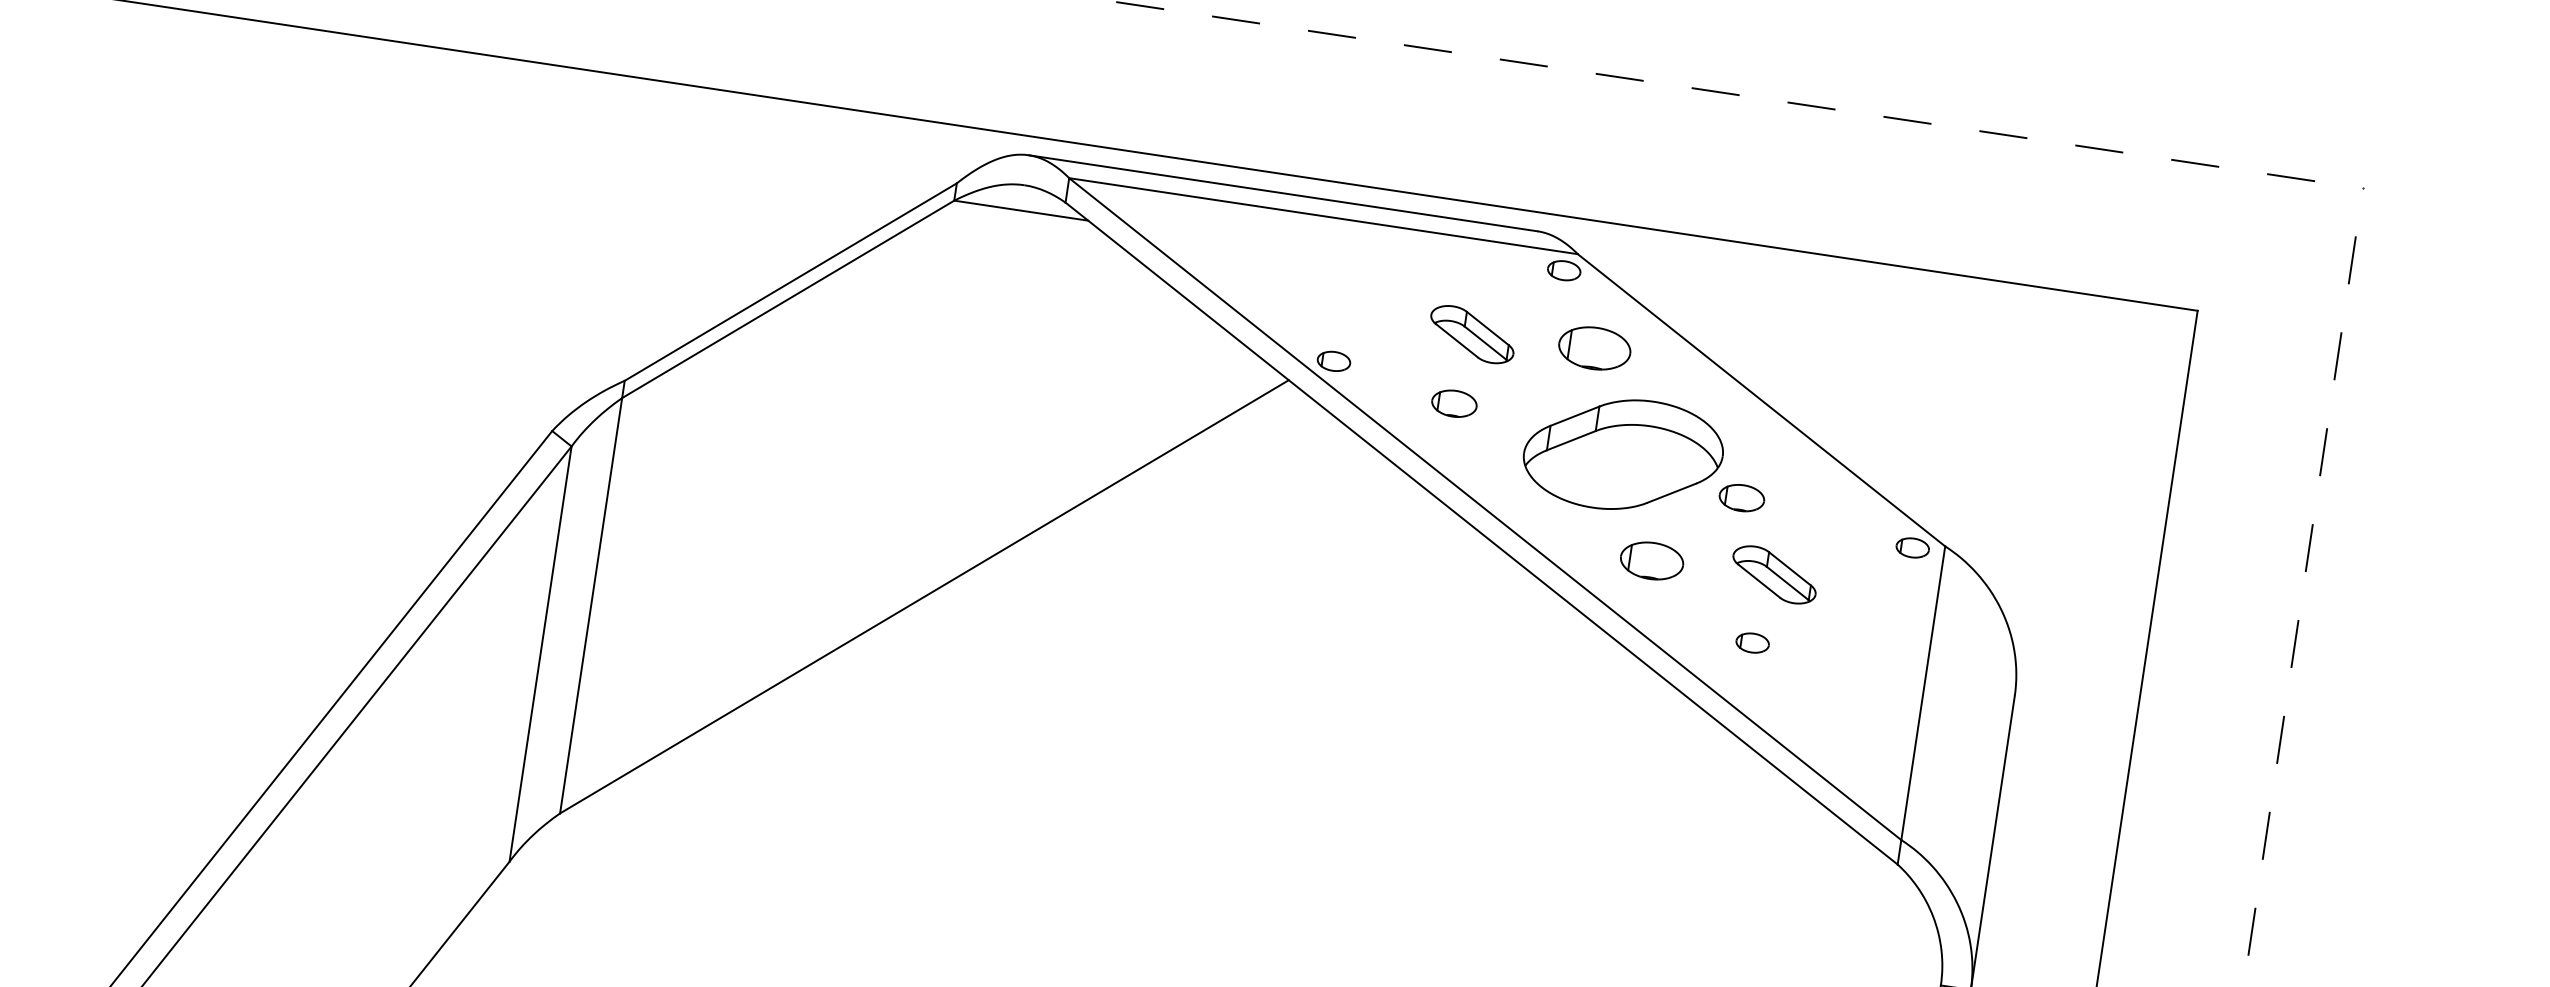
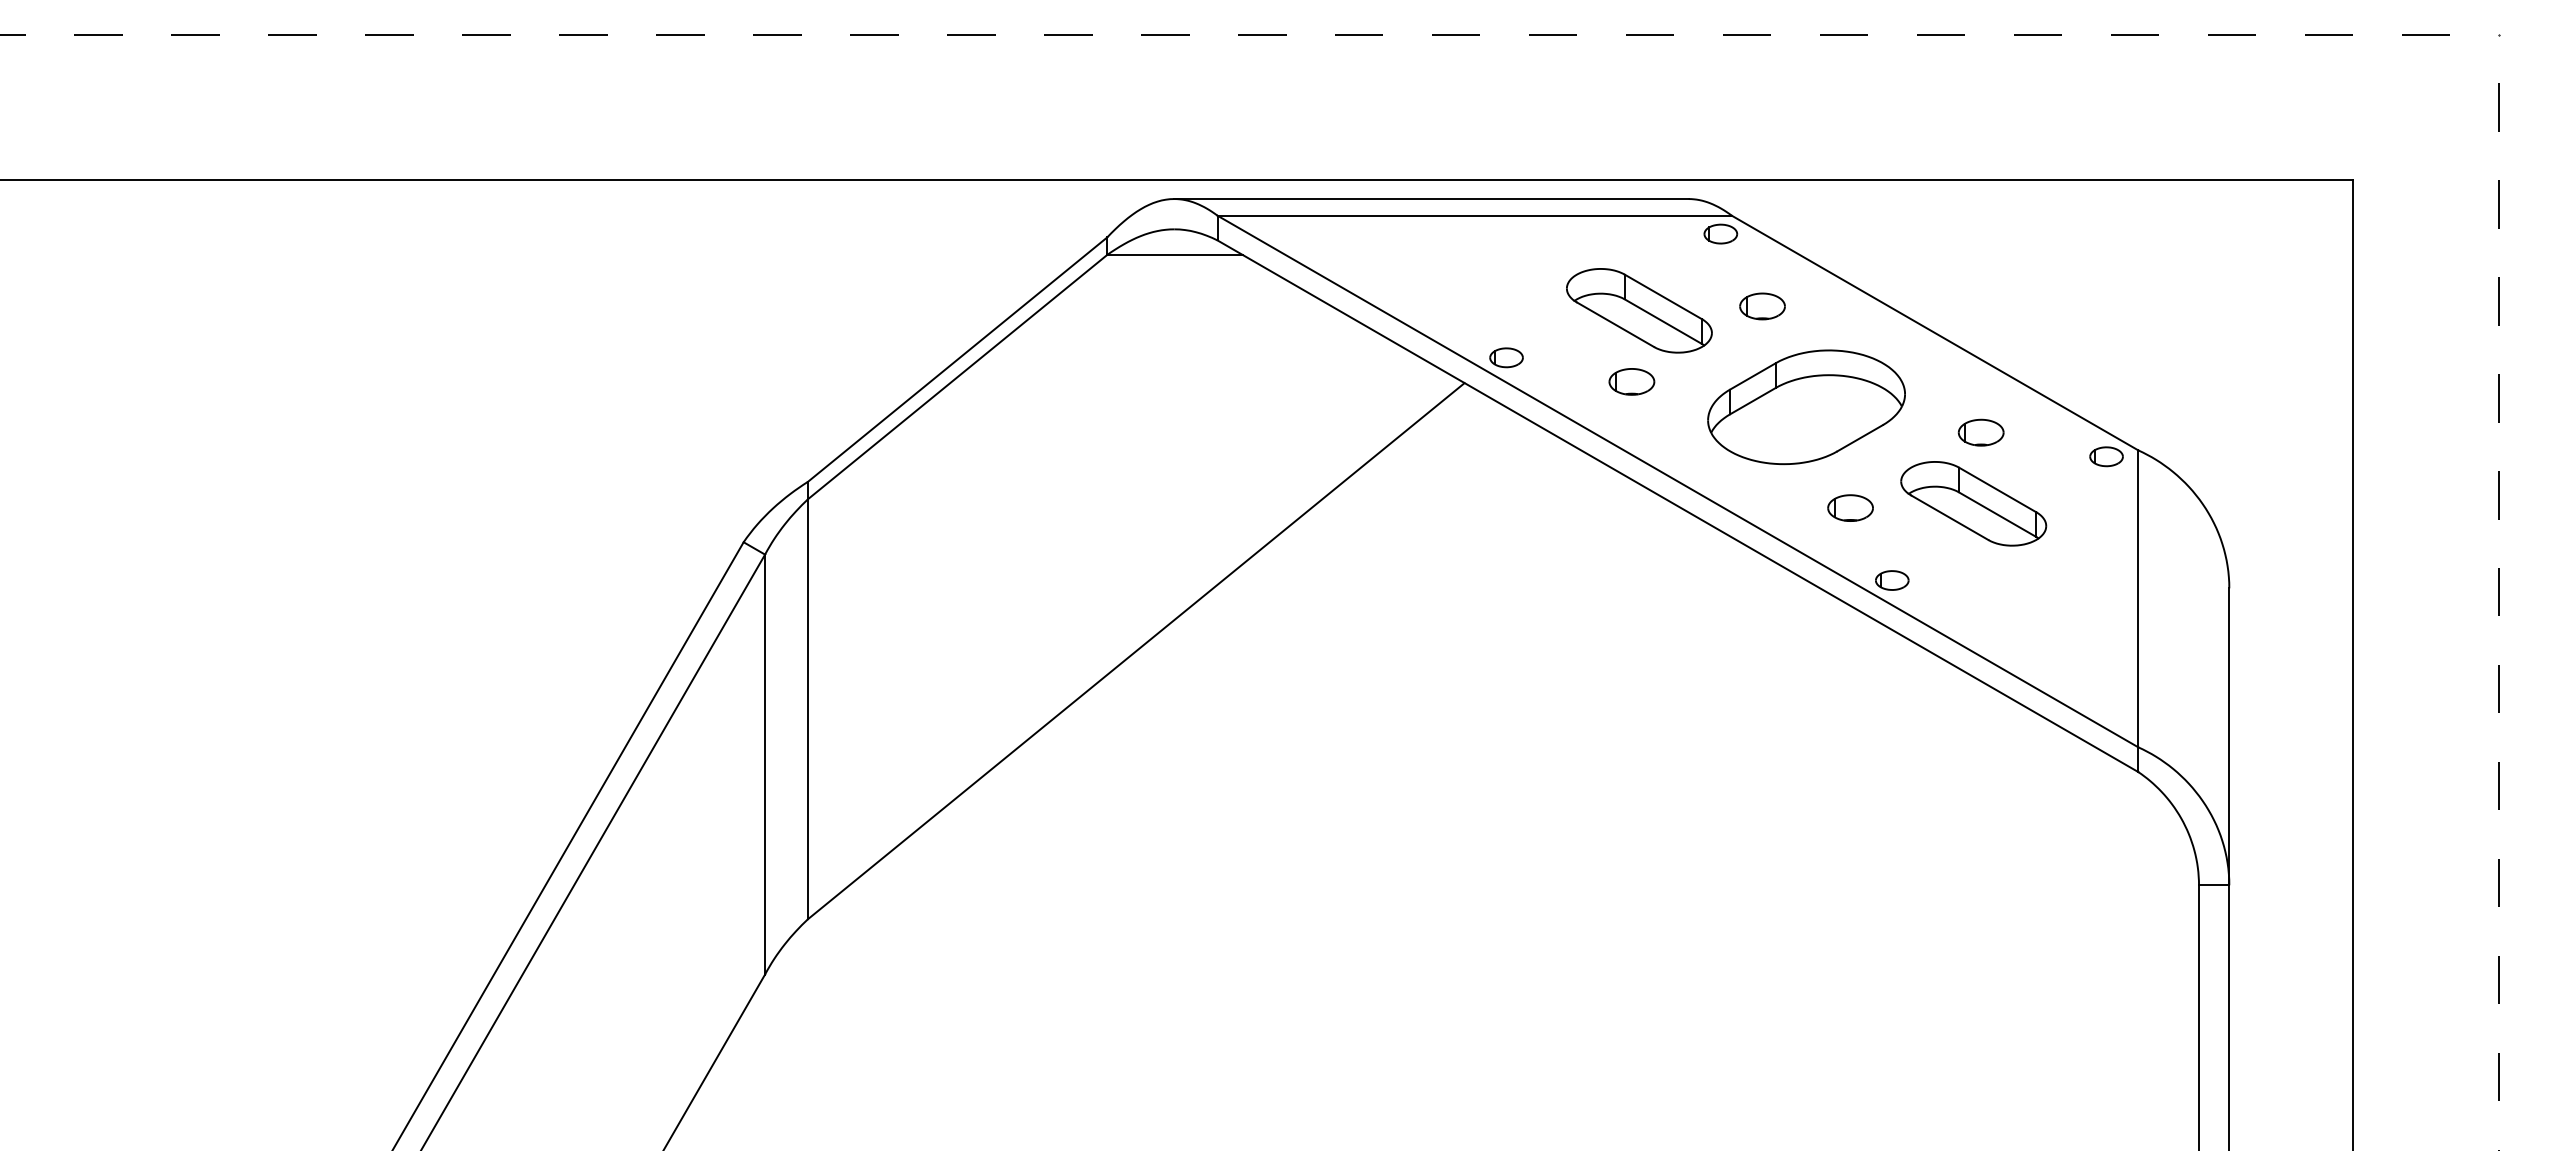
part: (1472, 334) -> (1639, 310), size x1.67
part: (1594, 348) -> (1762, 306), size x0.62
part: (1741, 497) -> (1980, 432), moved
part: (1652, 560) -> (1850, 507), size x0.71
part: (1774, 574) -> (1973, 503), size x1.67
part: (1752, 643) -> (1892, 580), moved

